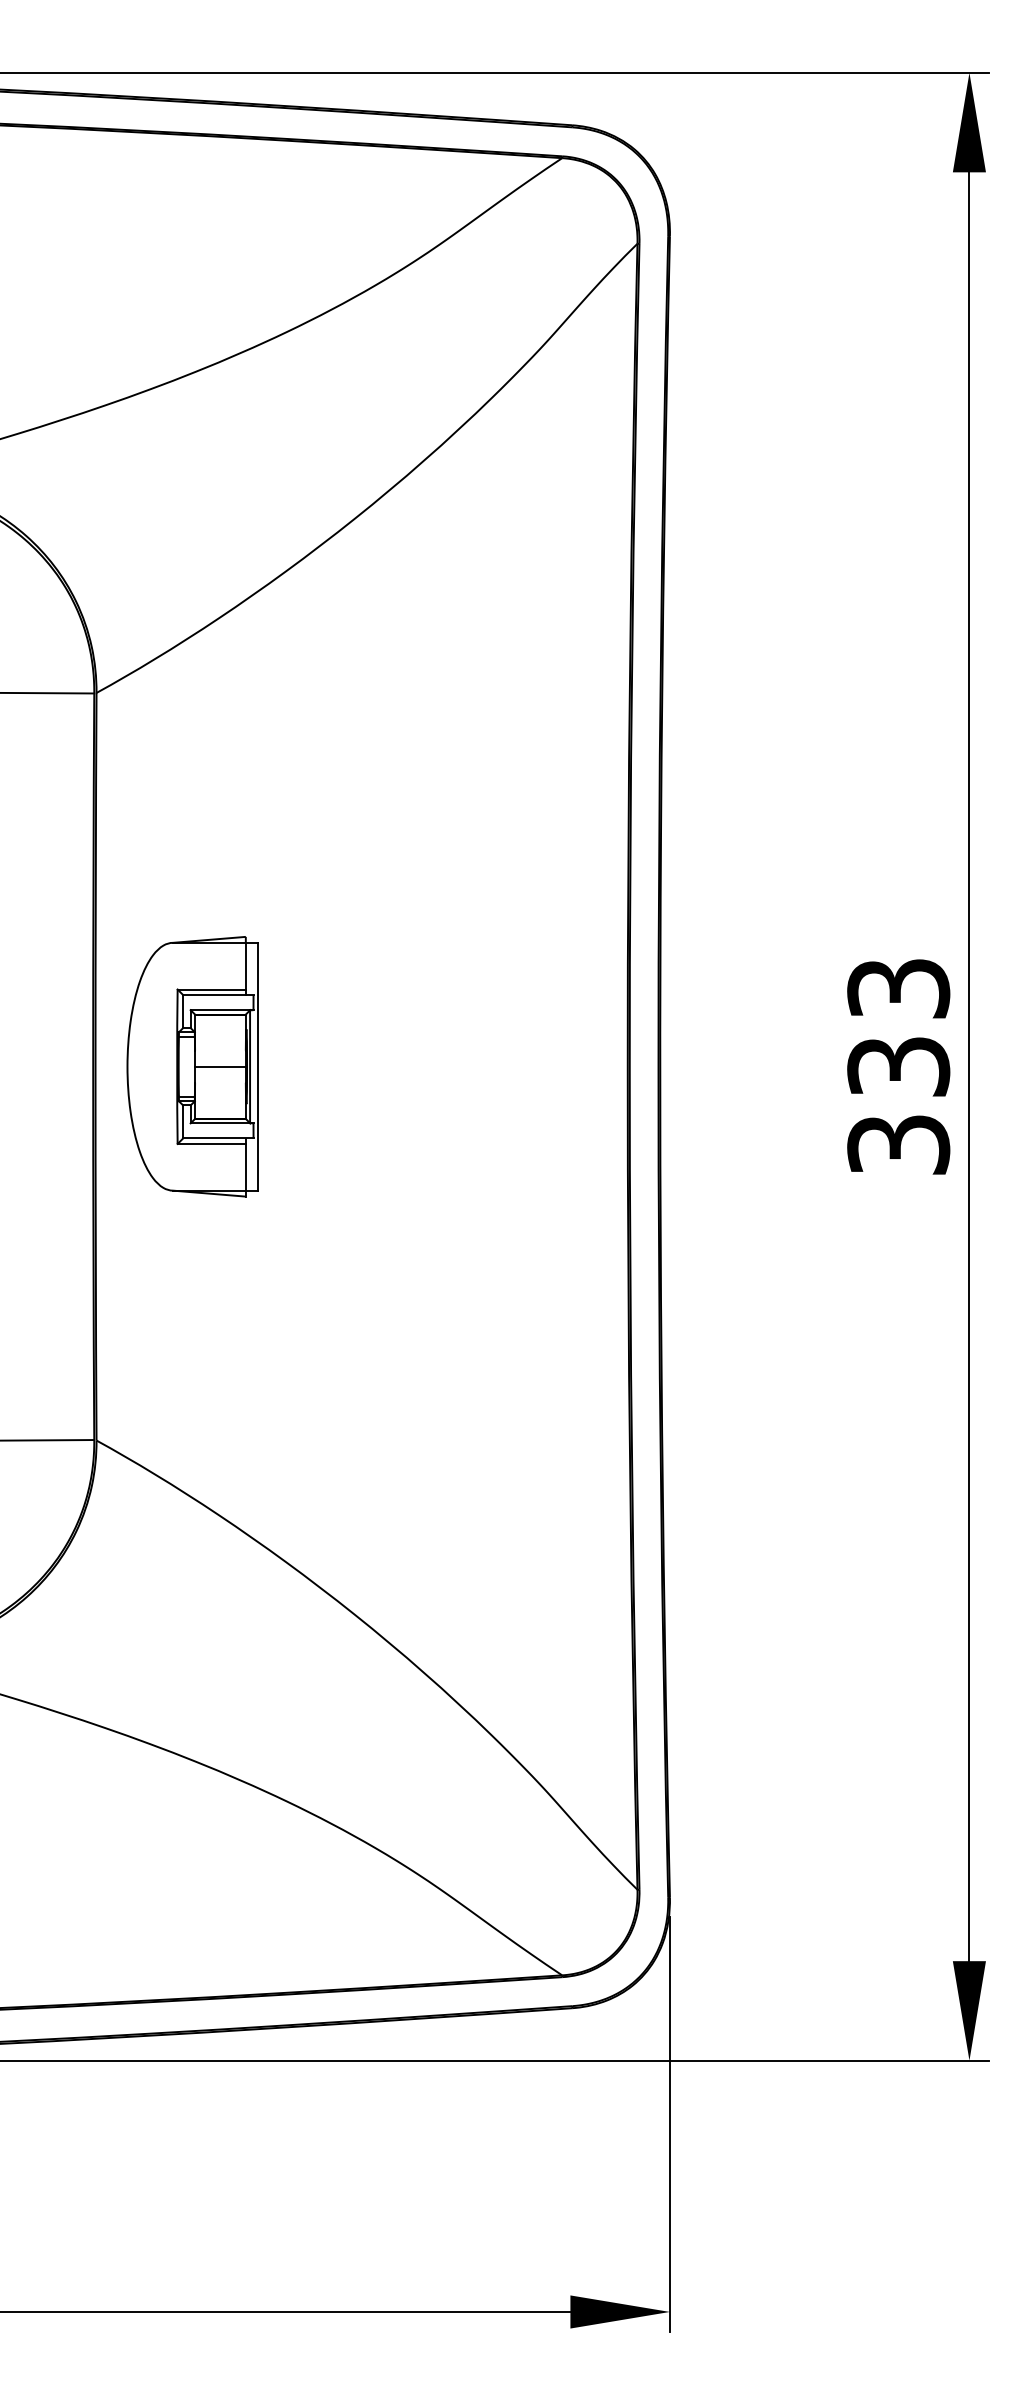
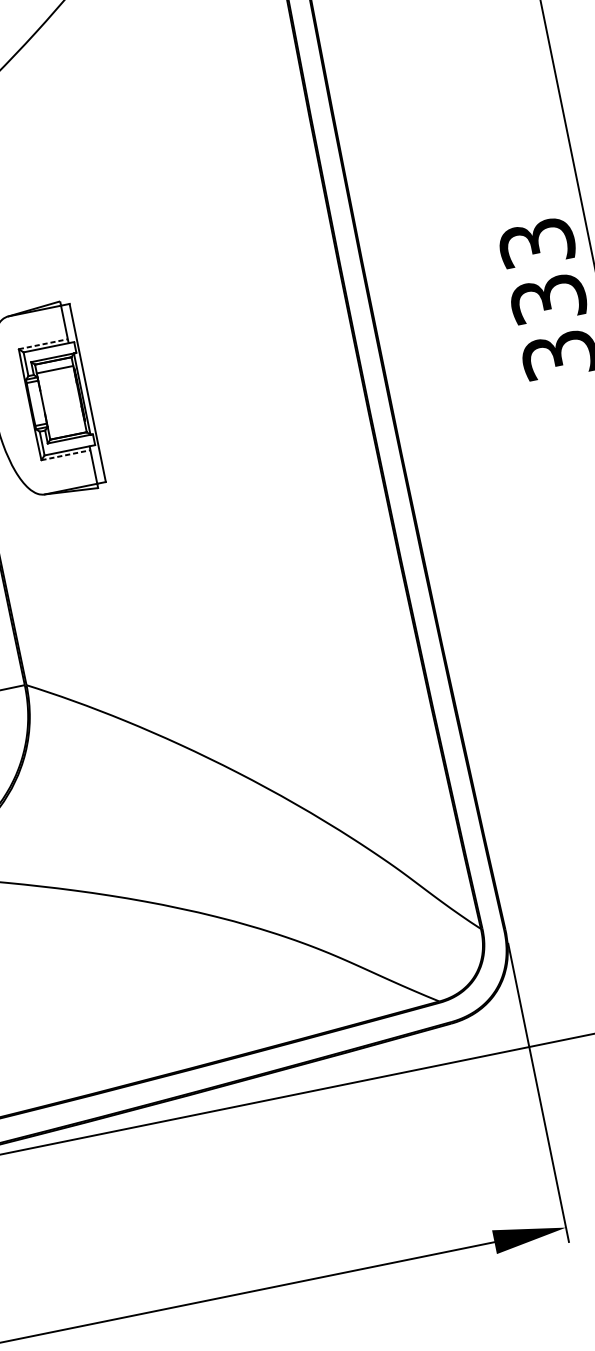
line: (212, 989) -> (43, 344), solid -> dashed
line: (220, 1066) -> (55, 369), moved
line: (212, 1143) -> (66, 454), solid -> dashed

